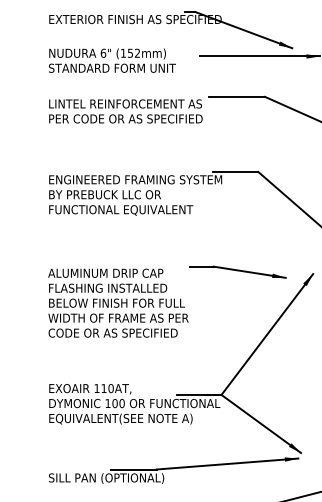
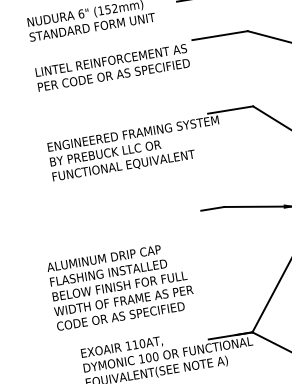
text: (118, 302) -> (121, 285), moved

